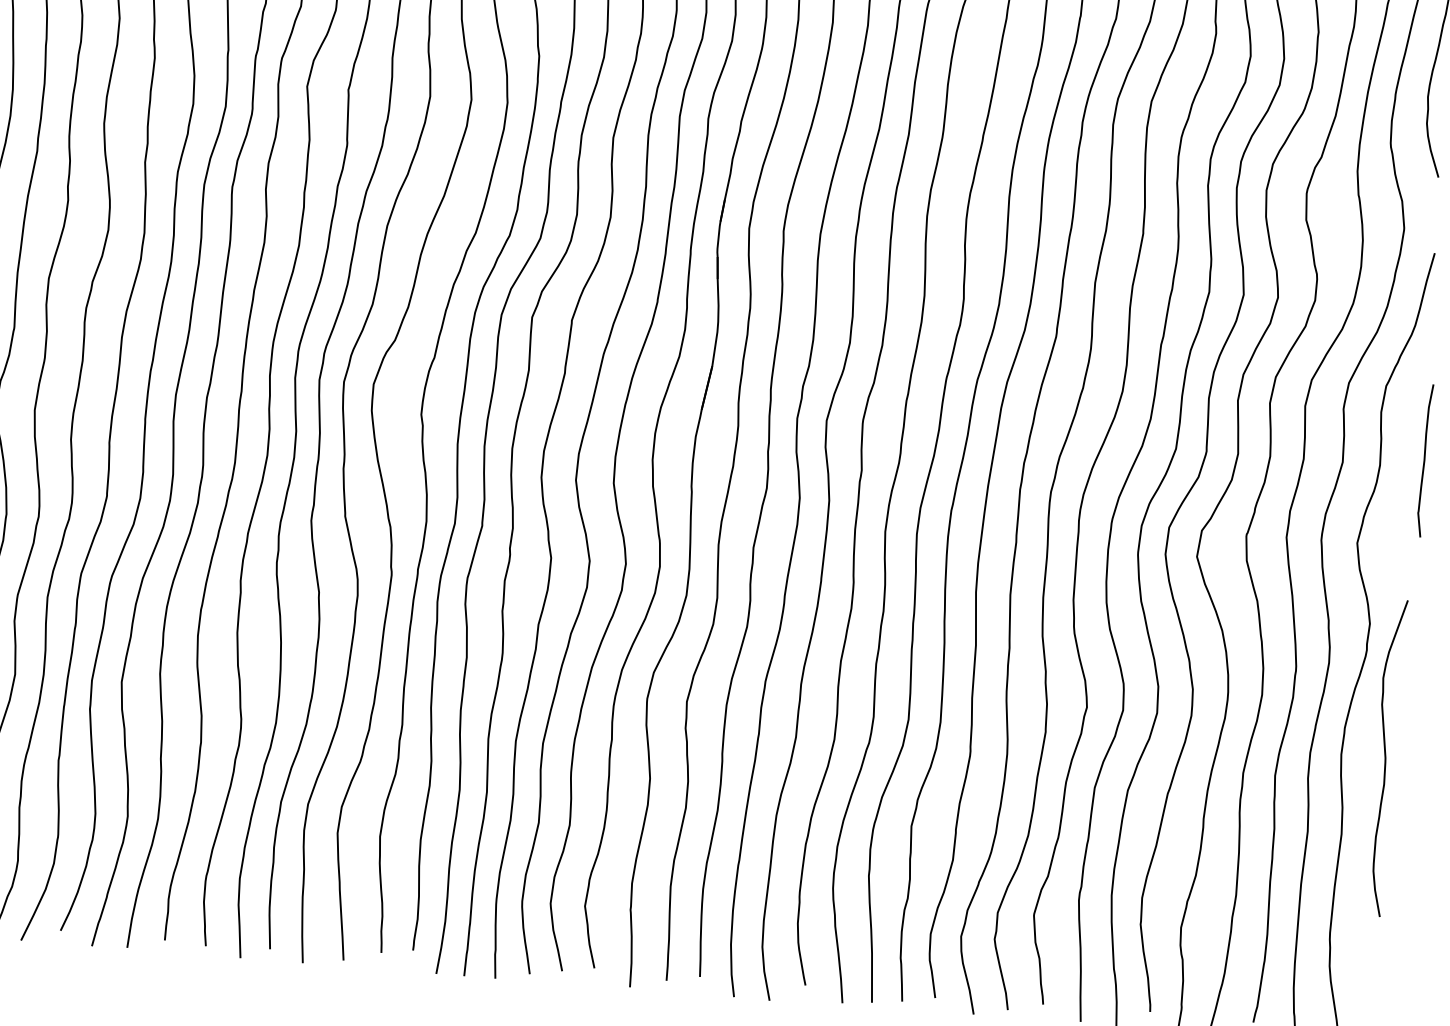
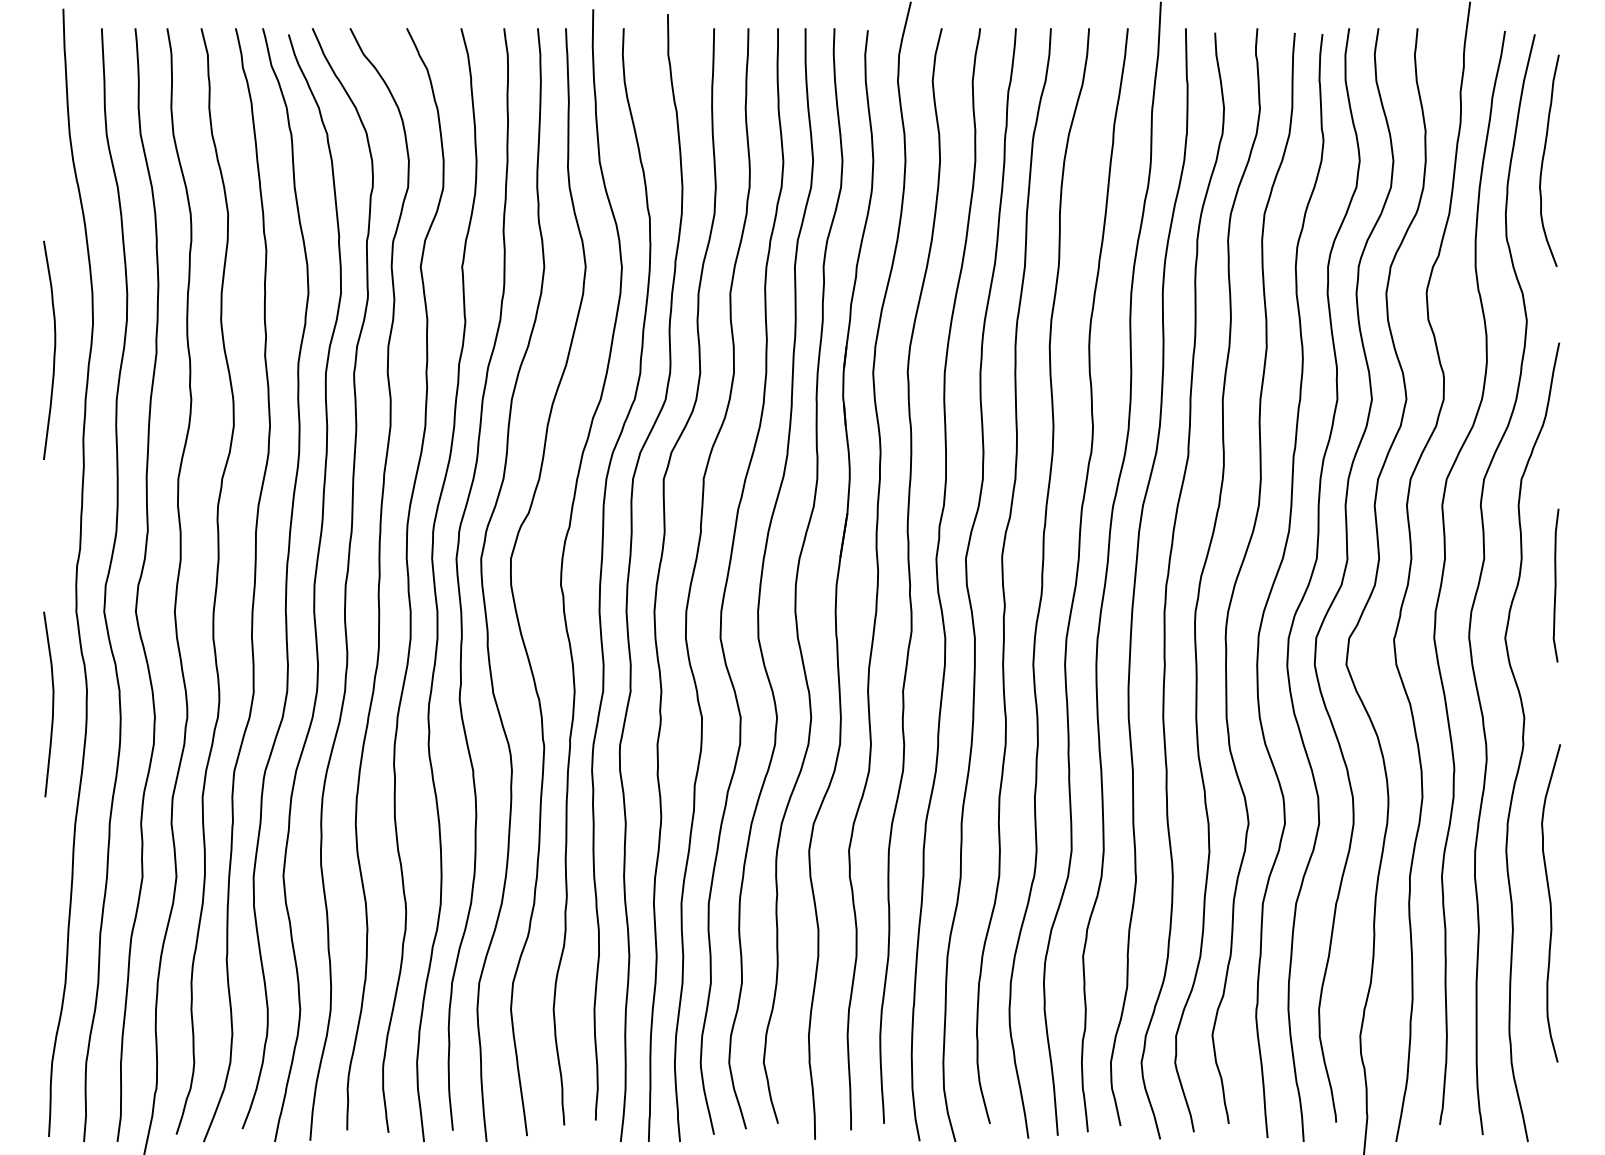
curve: (1424, 460) -> (1555, 585), moved
curve: (1386, 758) -> (1551, 903), moved

